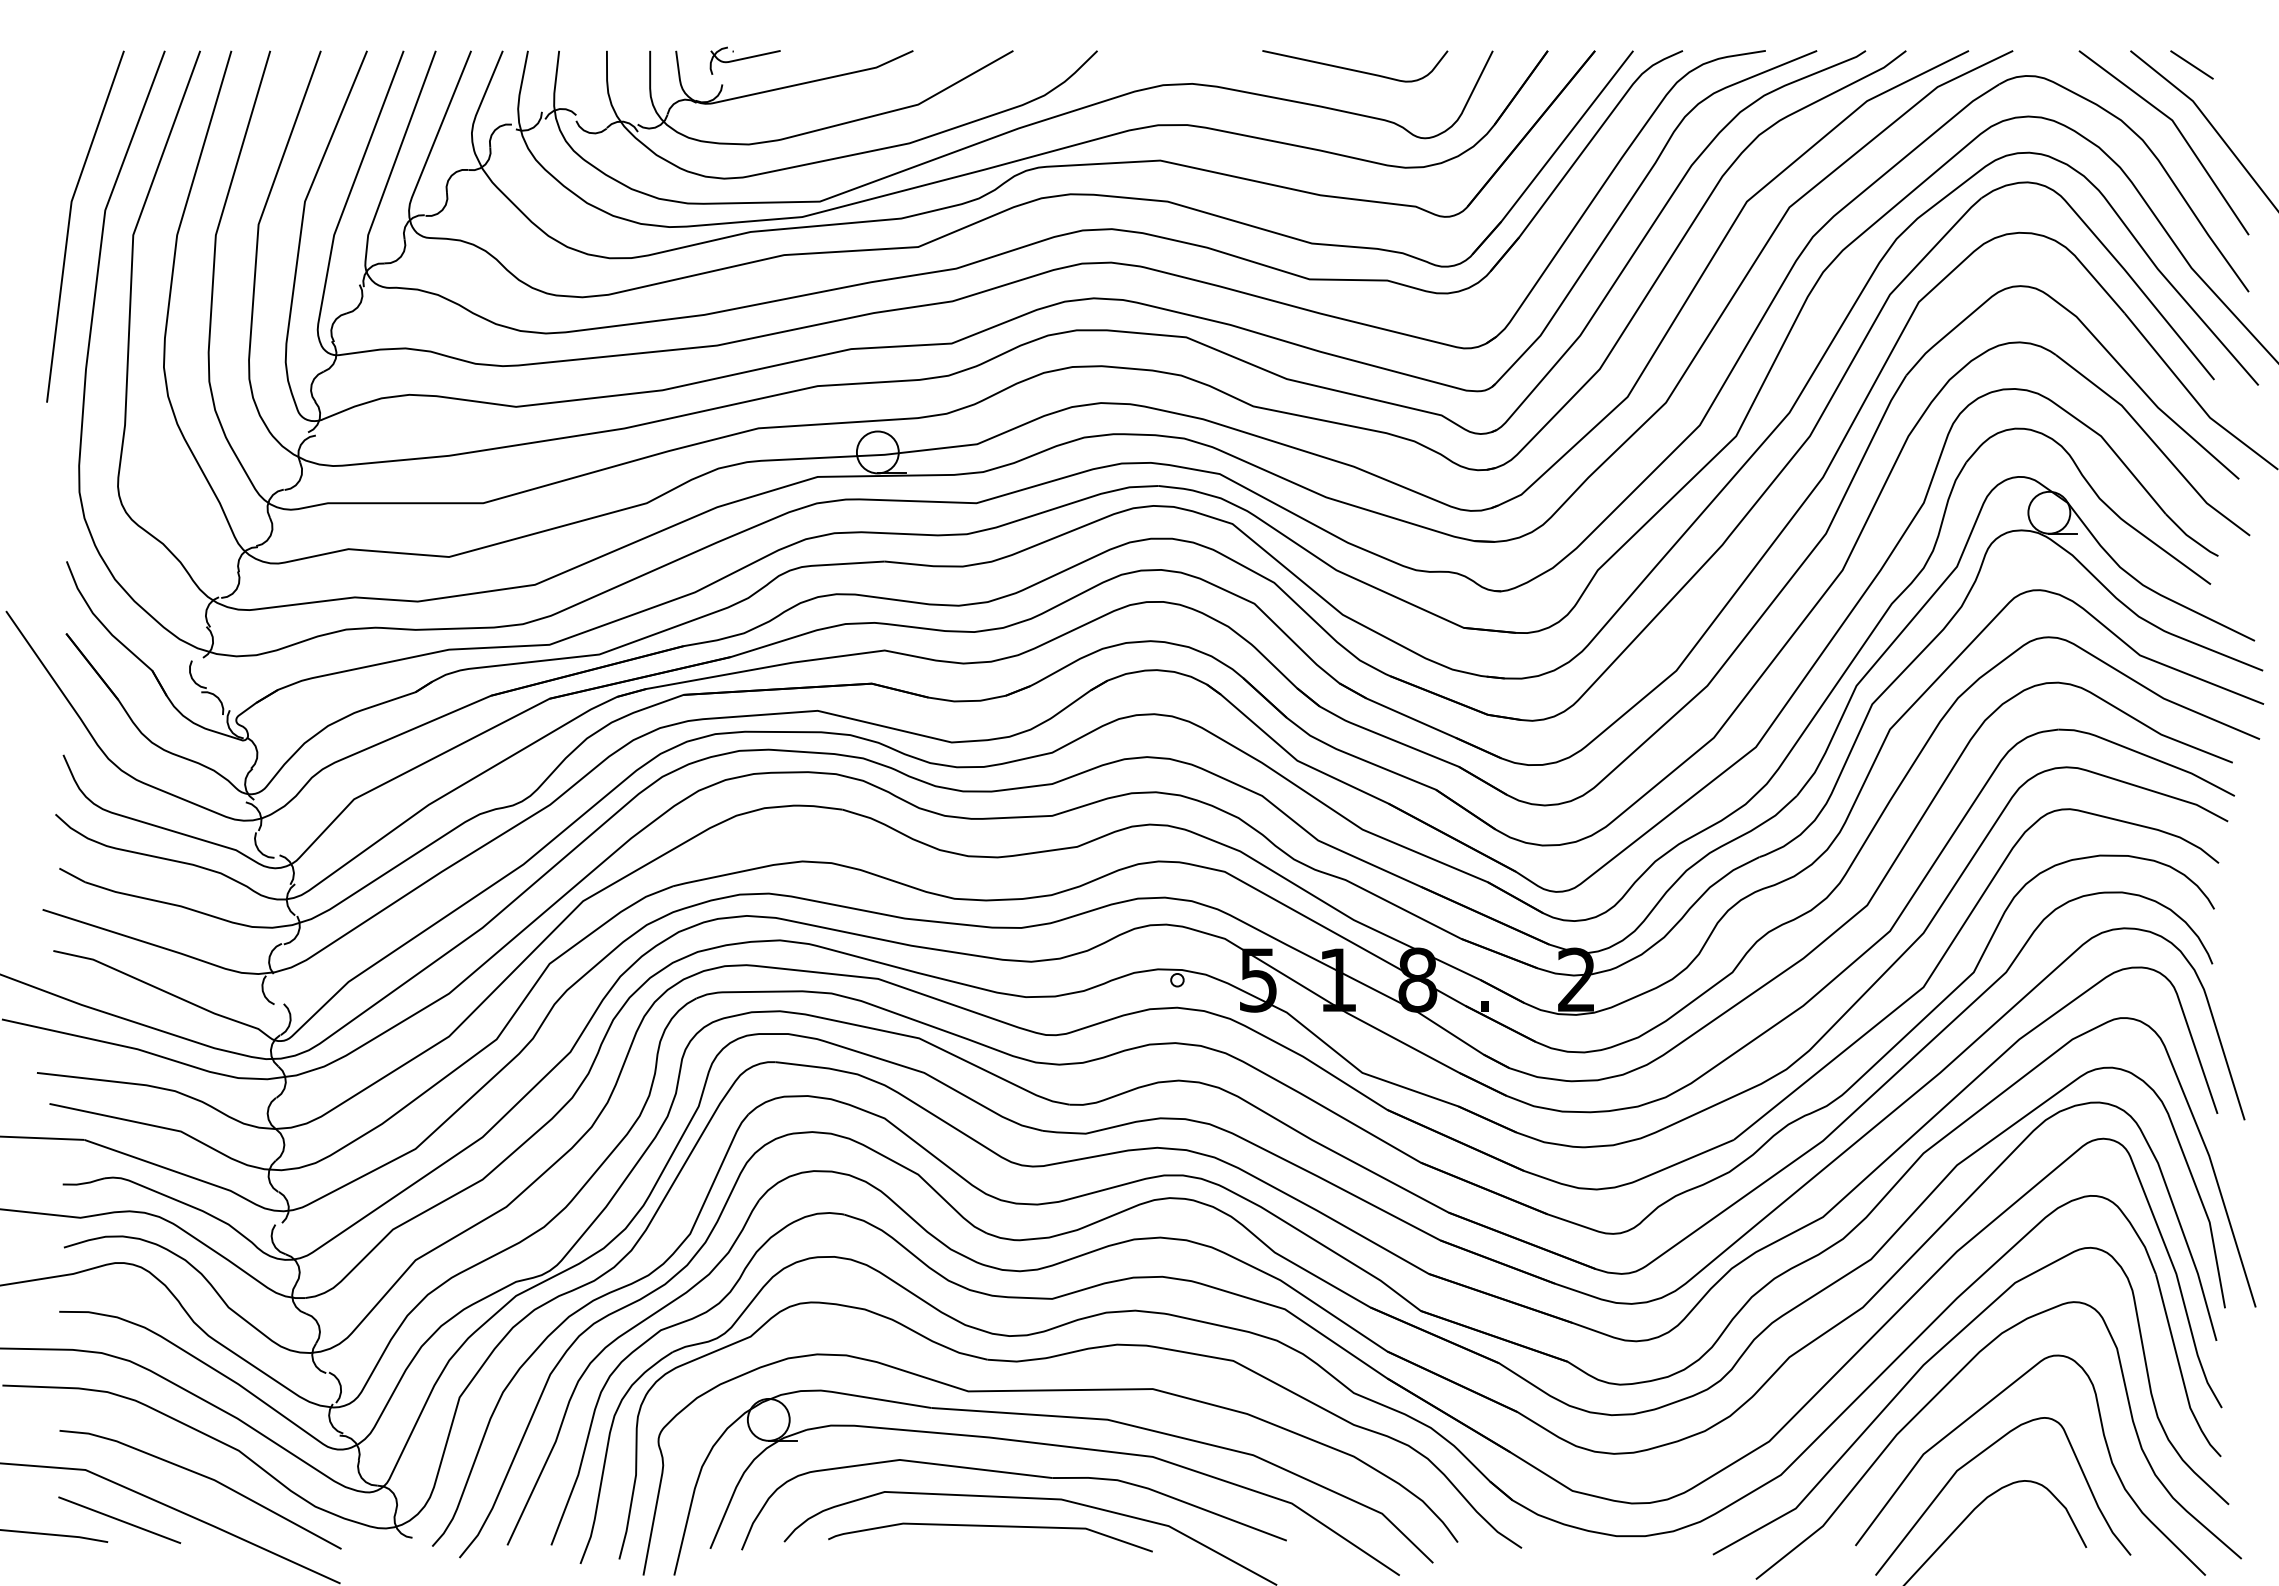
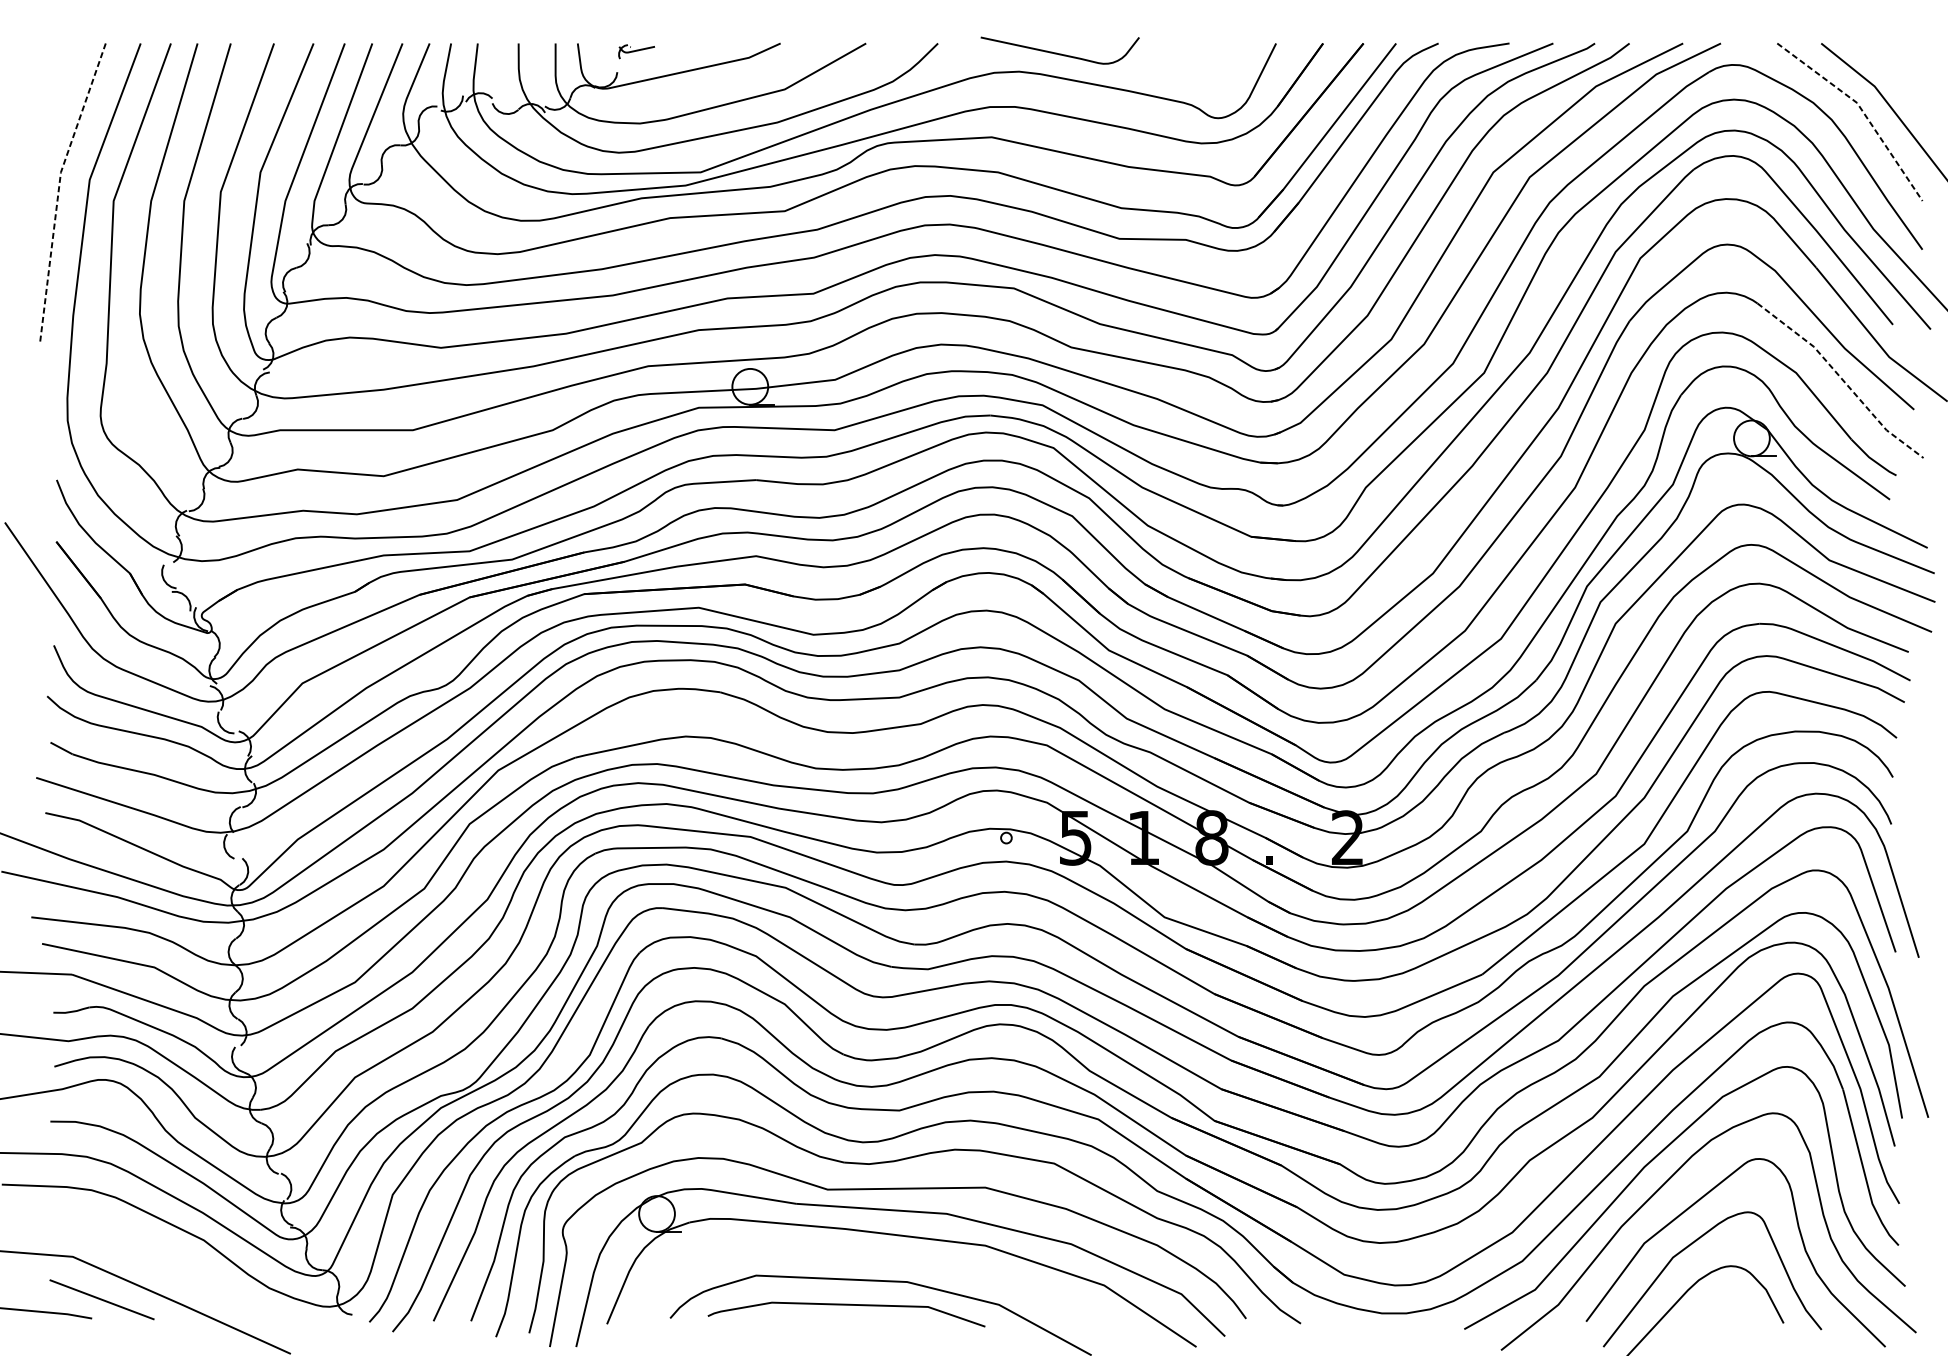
part: (744, 60) -> (636, 51), size x0.6
line: (2191, 64) -> (1873, 55), removed
curve: (1355, 69) -> (1060, 53), moved
line: (2177, 128) -> (1861, 109), solid -> dashed
line: (69, 222) -> (59, 190), solid -> dashed
line: (2155, 443) -> (1842, 379), solid -> dashed
part: (1020, 1475) -> (872, 1261), removed
curve: (204, 1477) -> (174, 1263), removed

